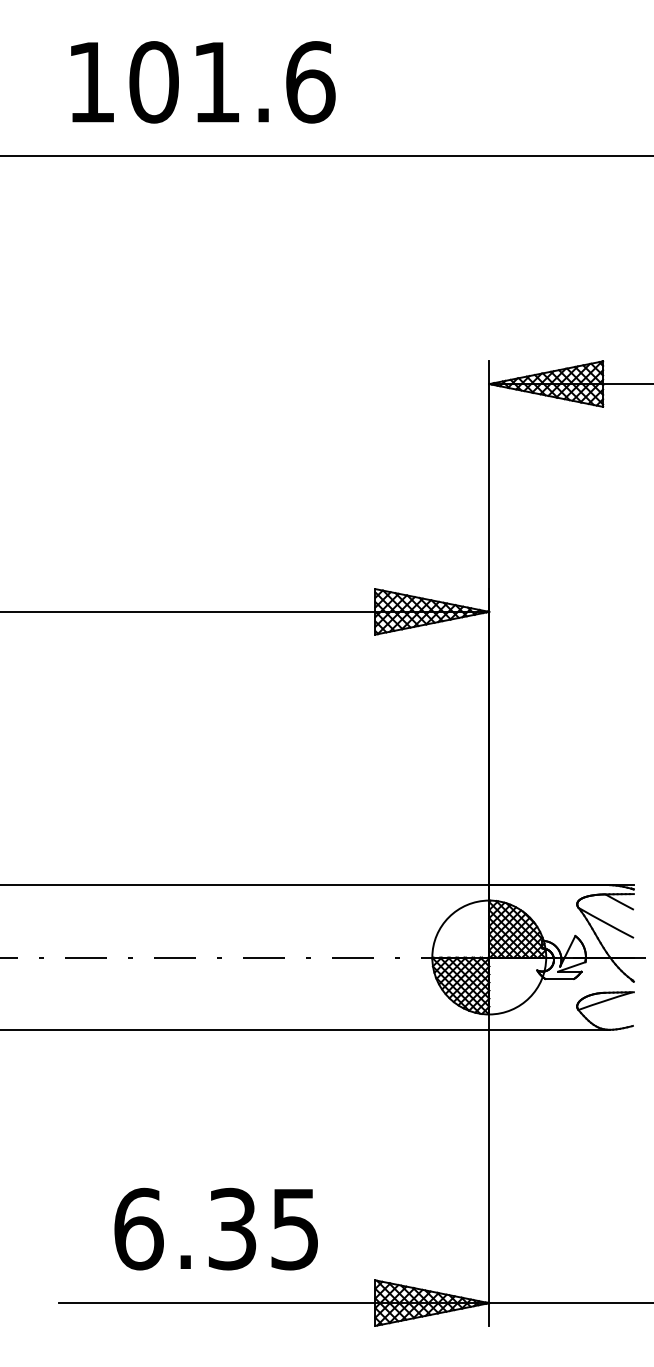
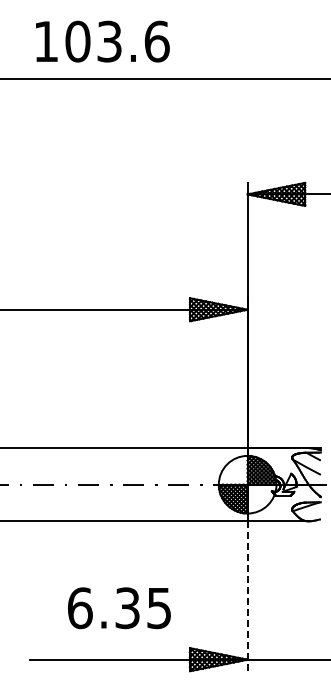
text: (216, 82) -> (109, 41), 101.6 -> 103.6
line: (488, 1178) -> (247, 596), solid -> dashed
text: (216, 1229) -> (119, 608), moved

